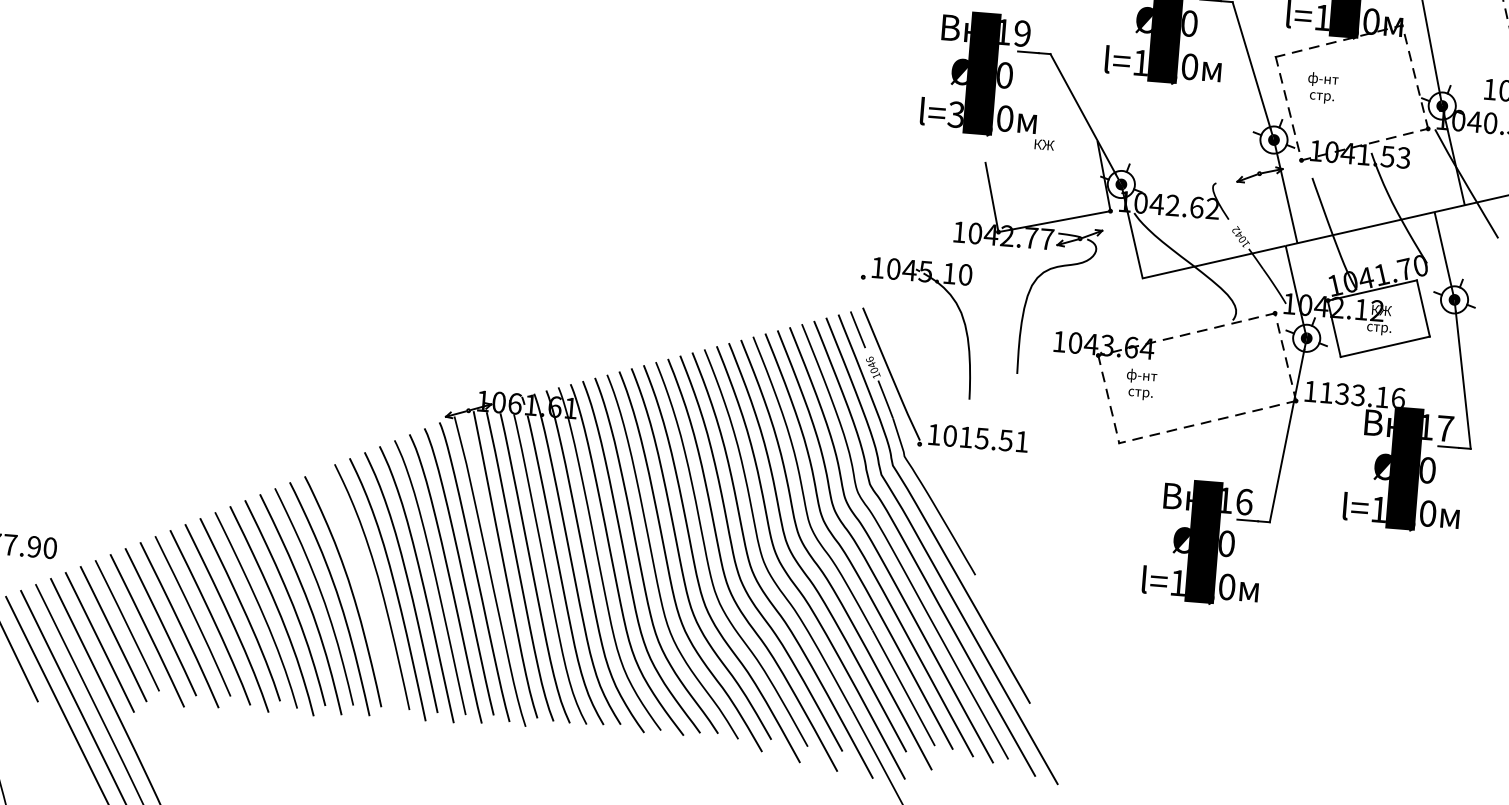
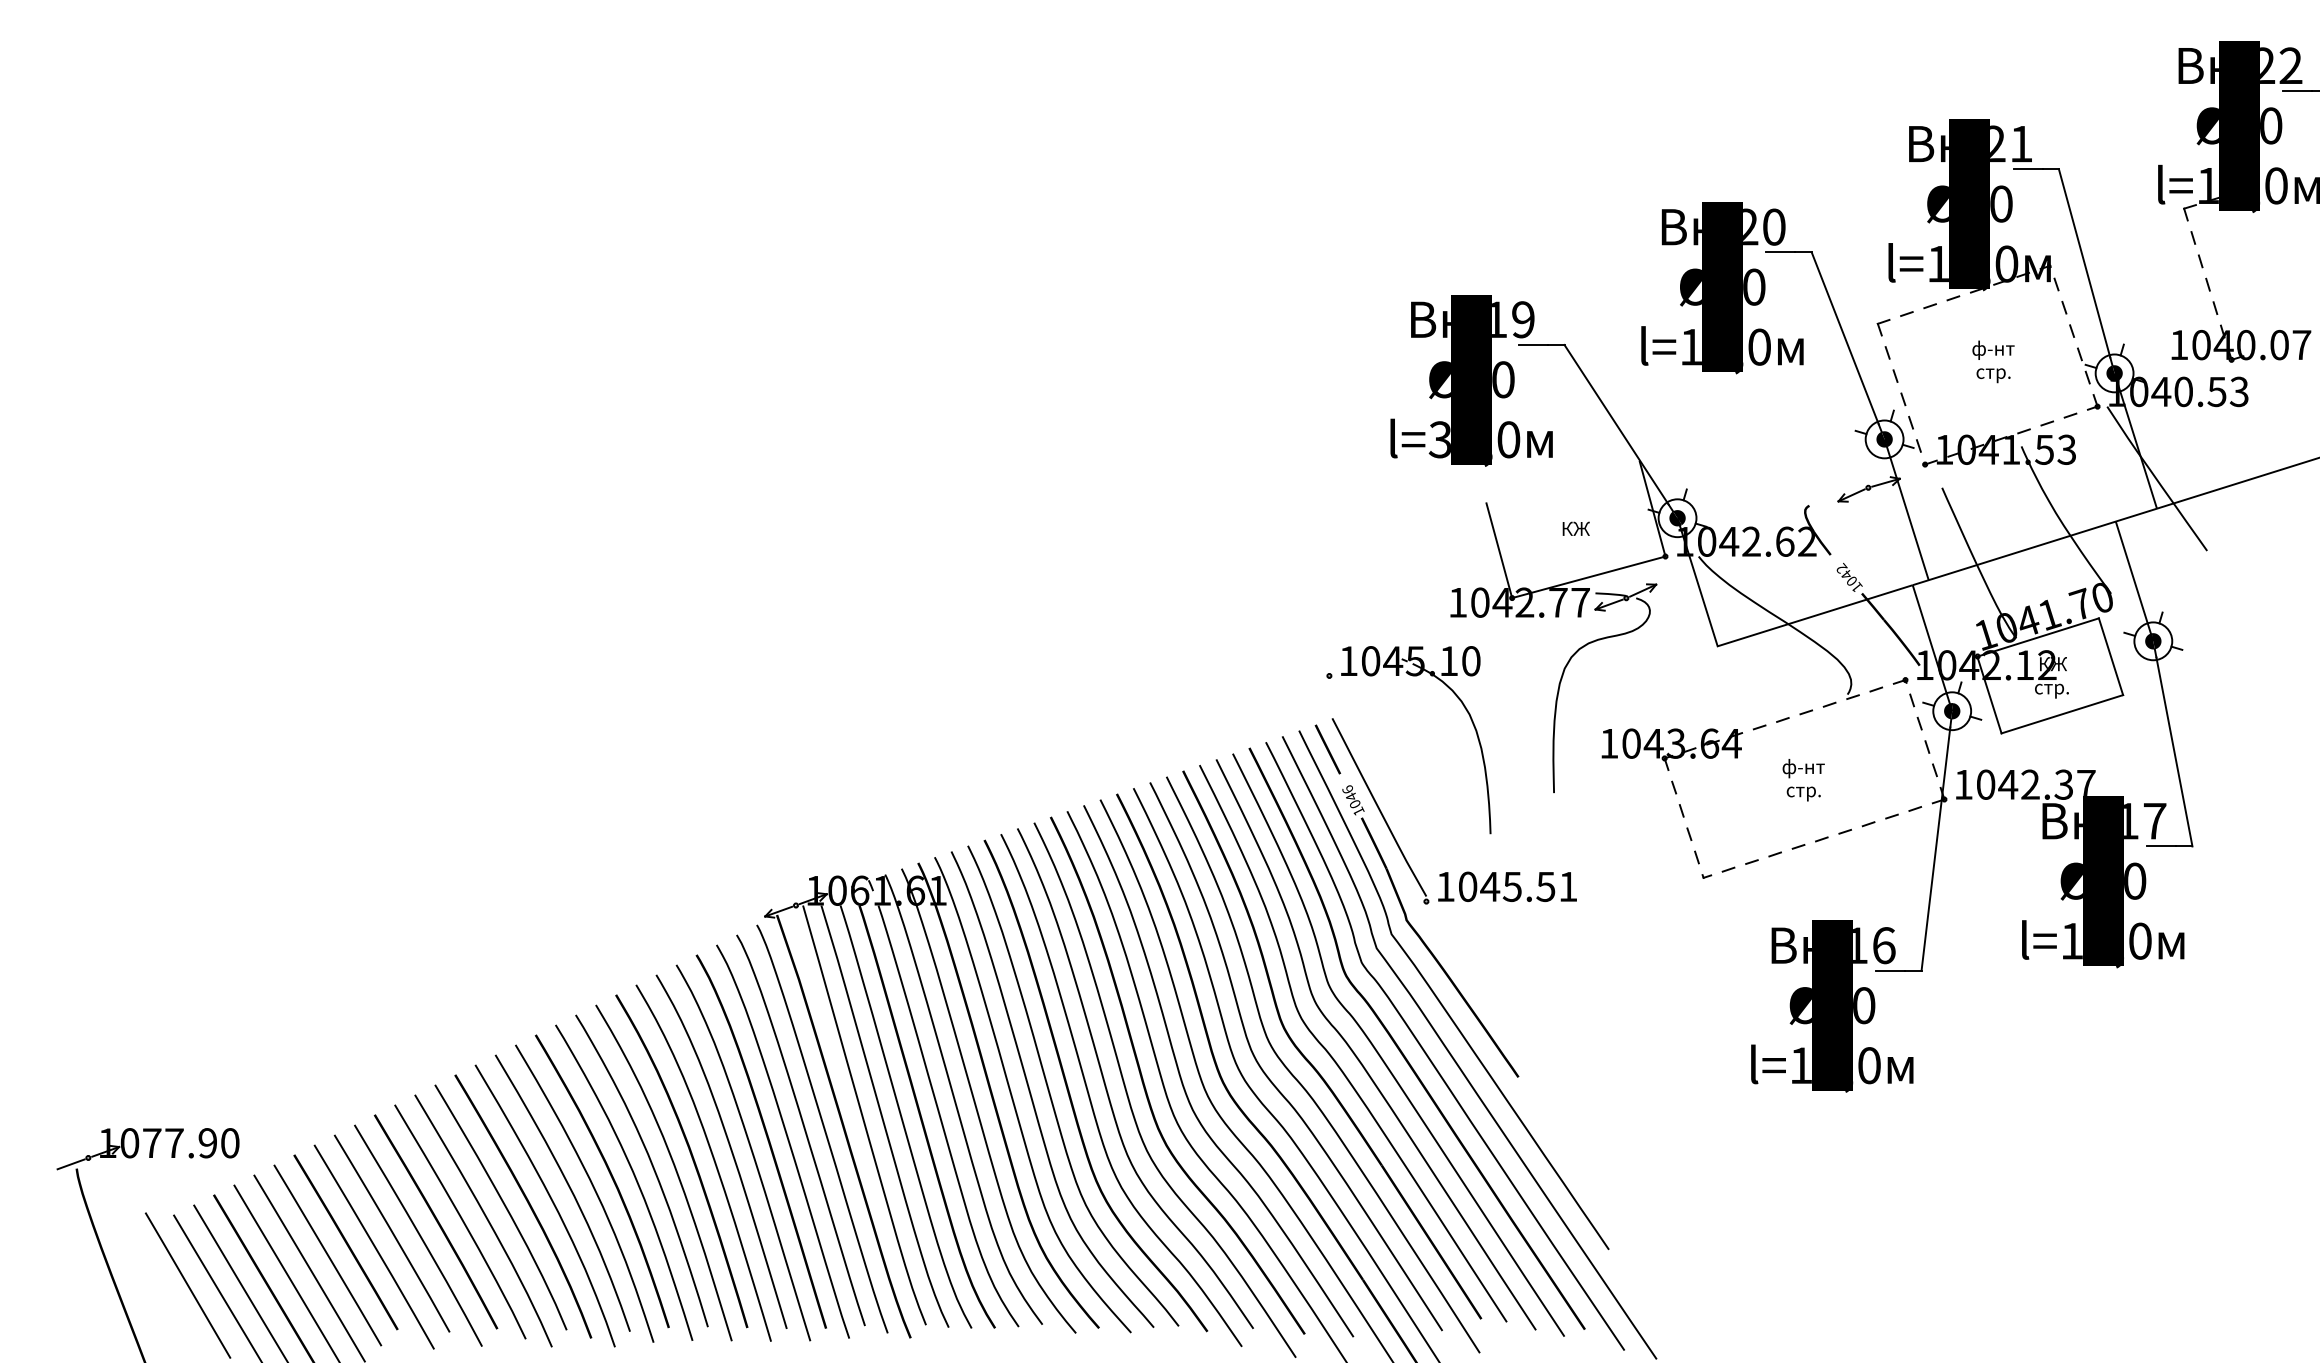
text: (1322, 87) -> (1993, 361), moved
text: (1043, 144) -> (1575, 528), moved
text: (1141, 384) -> (1803, 780), moved
text: (1362, 395) -> (2036, 784), 1133.16 -> 1042.37
text: (966, 437) -> (1490, 886), 1015.51 -> 1045.51
curve: (365, 590) -> (673, 1166), added

